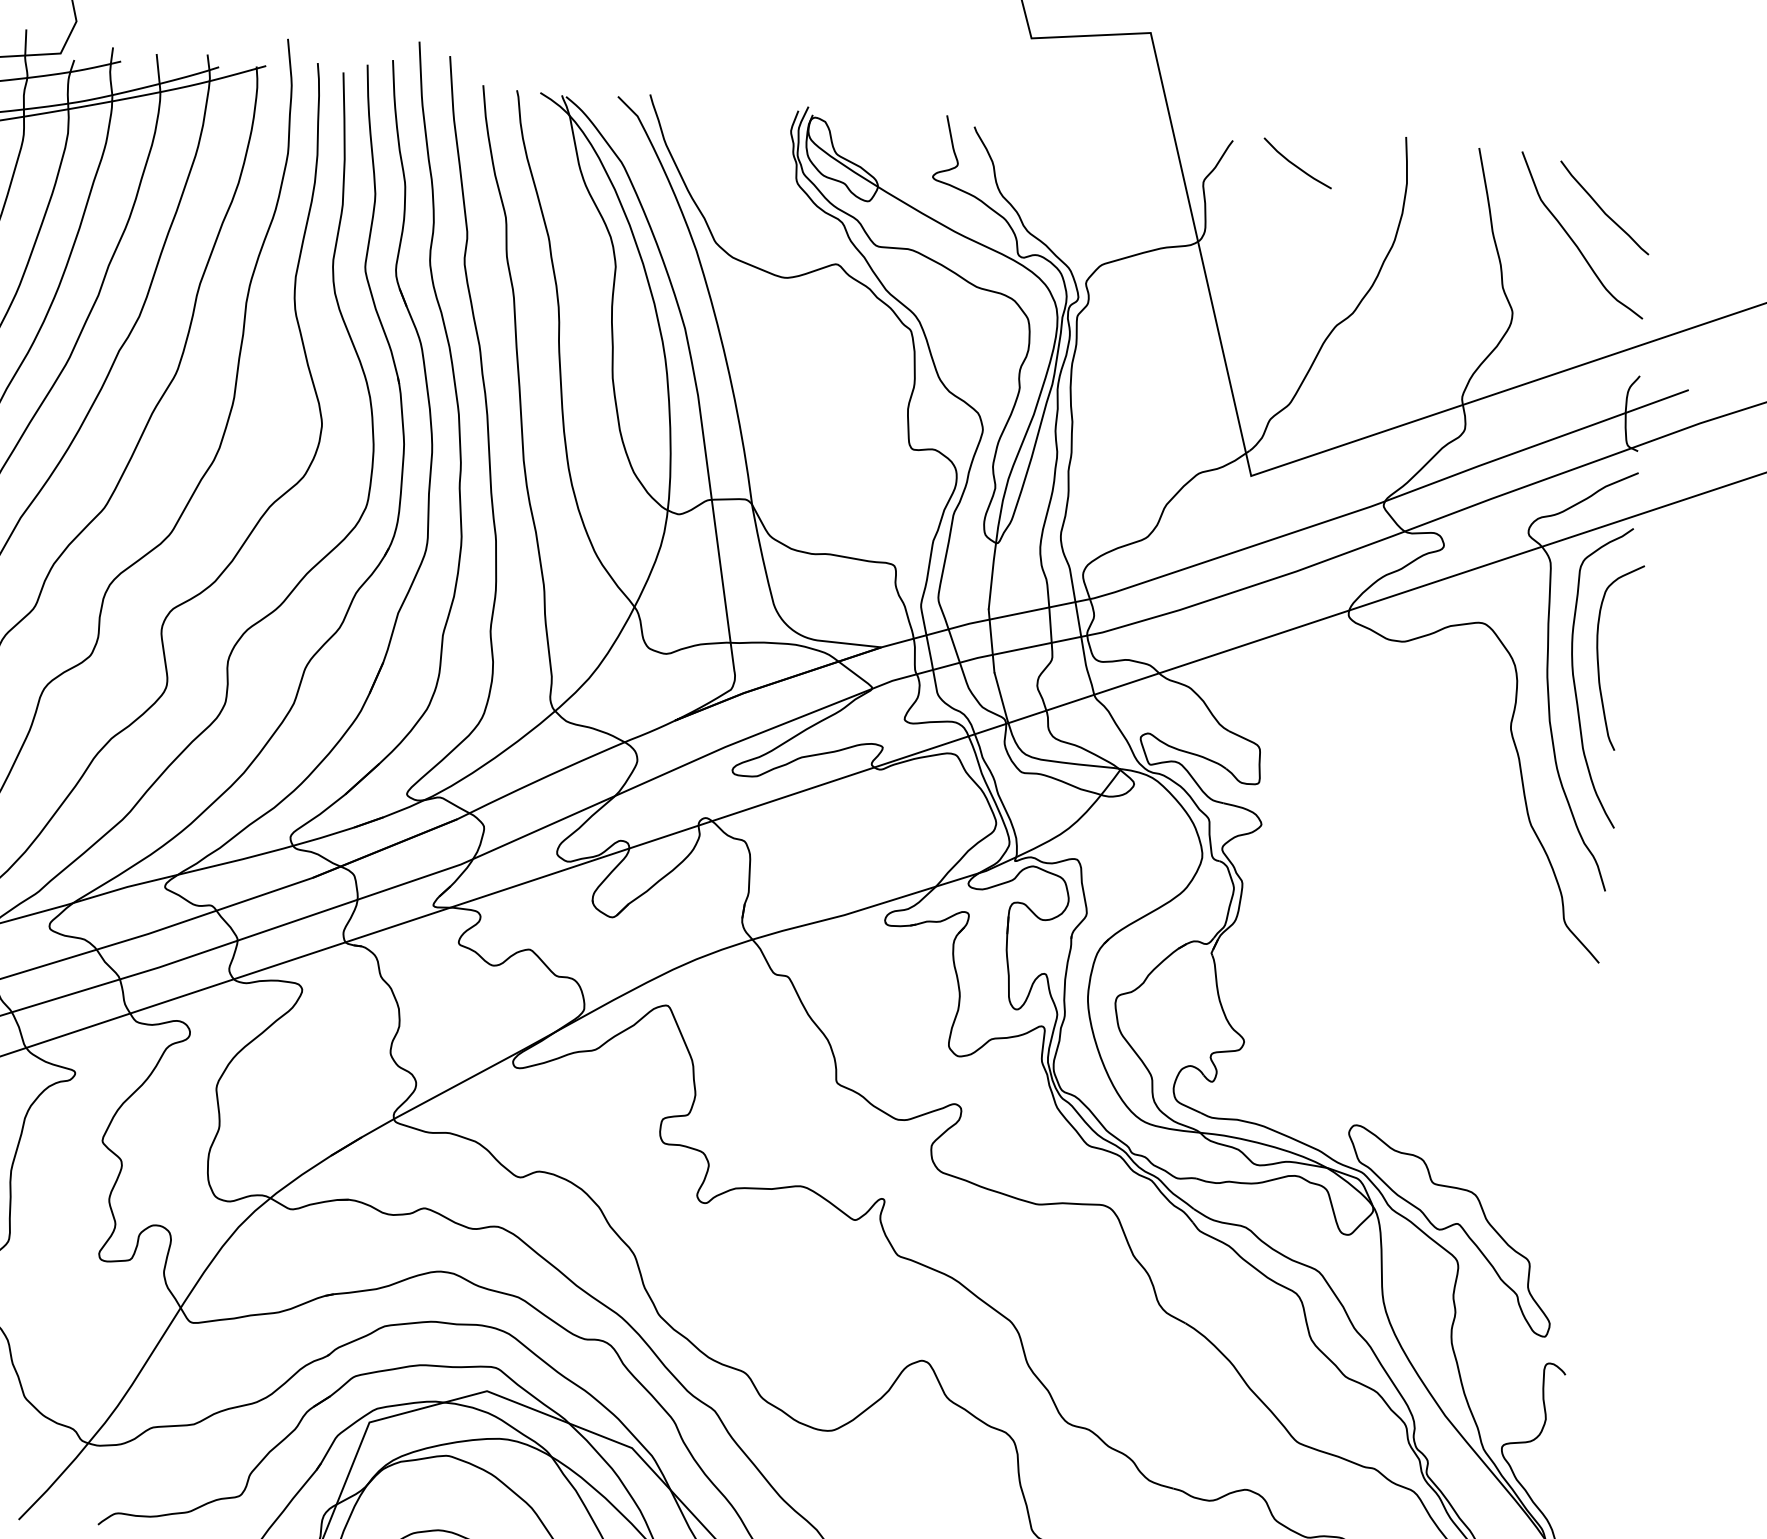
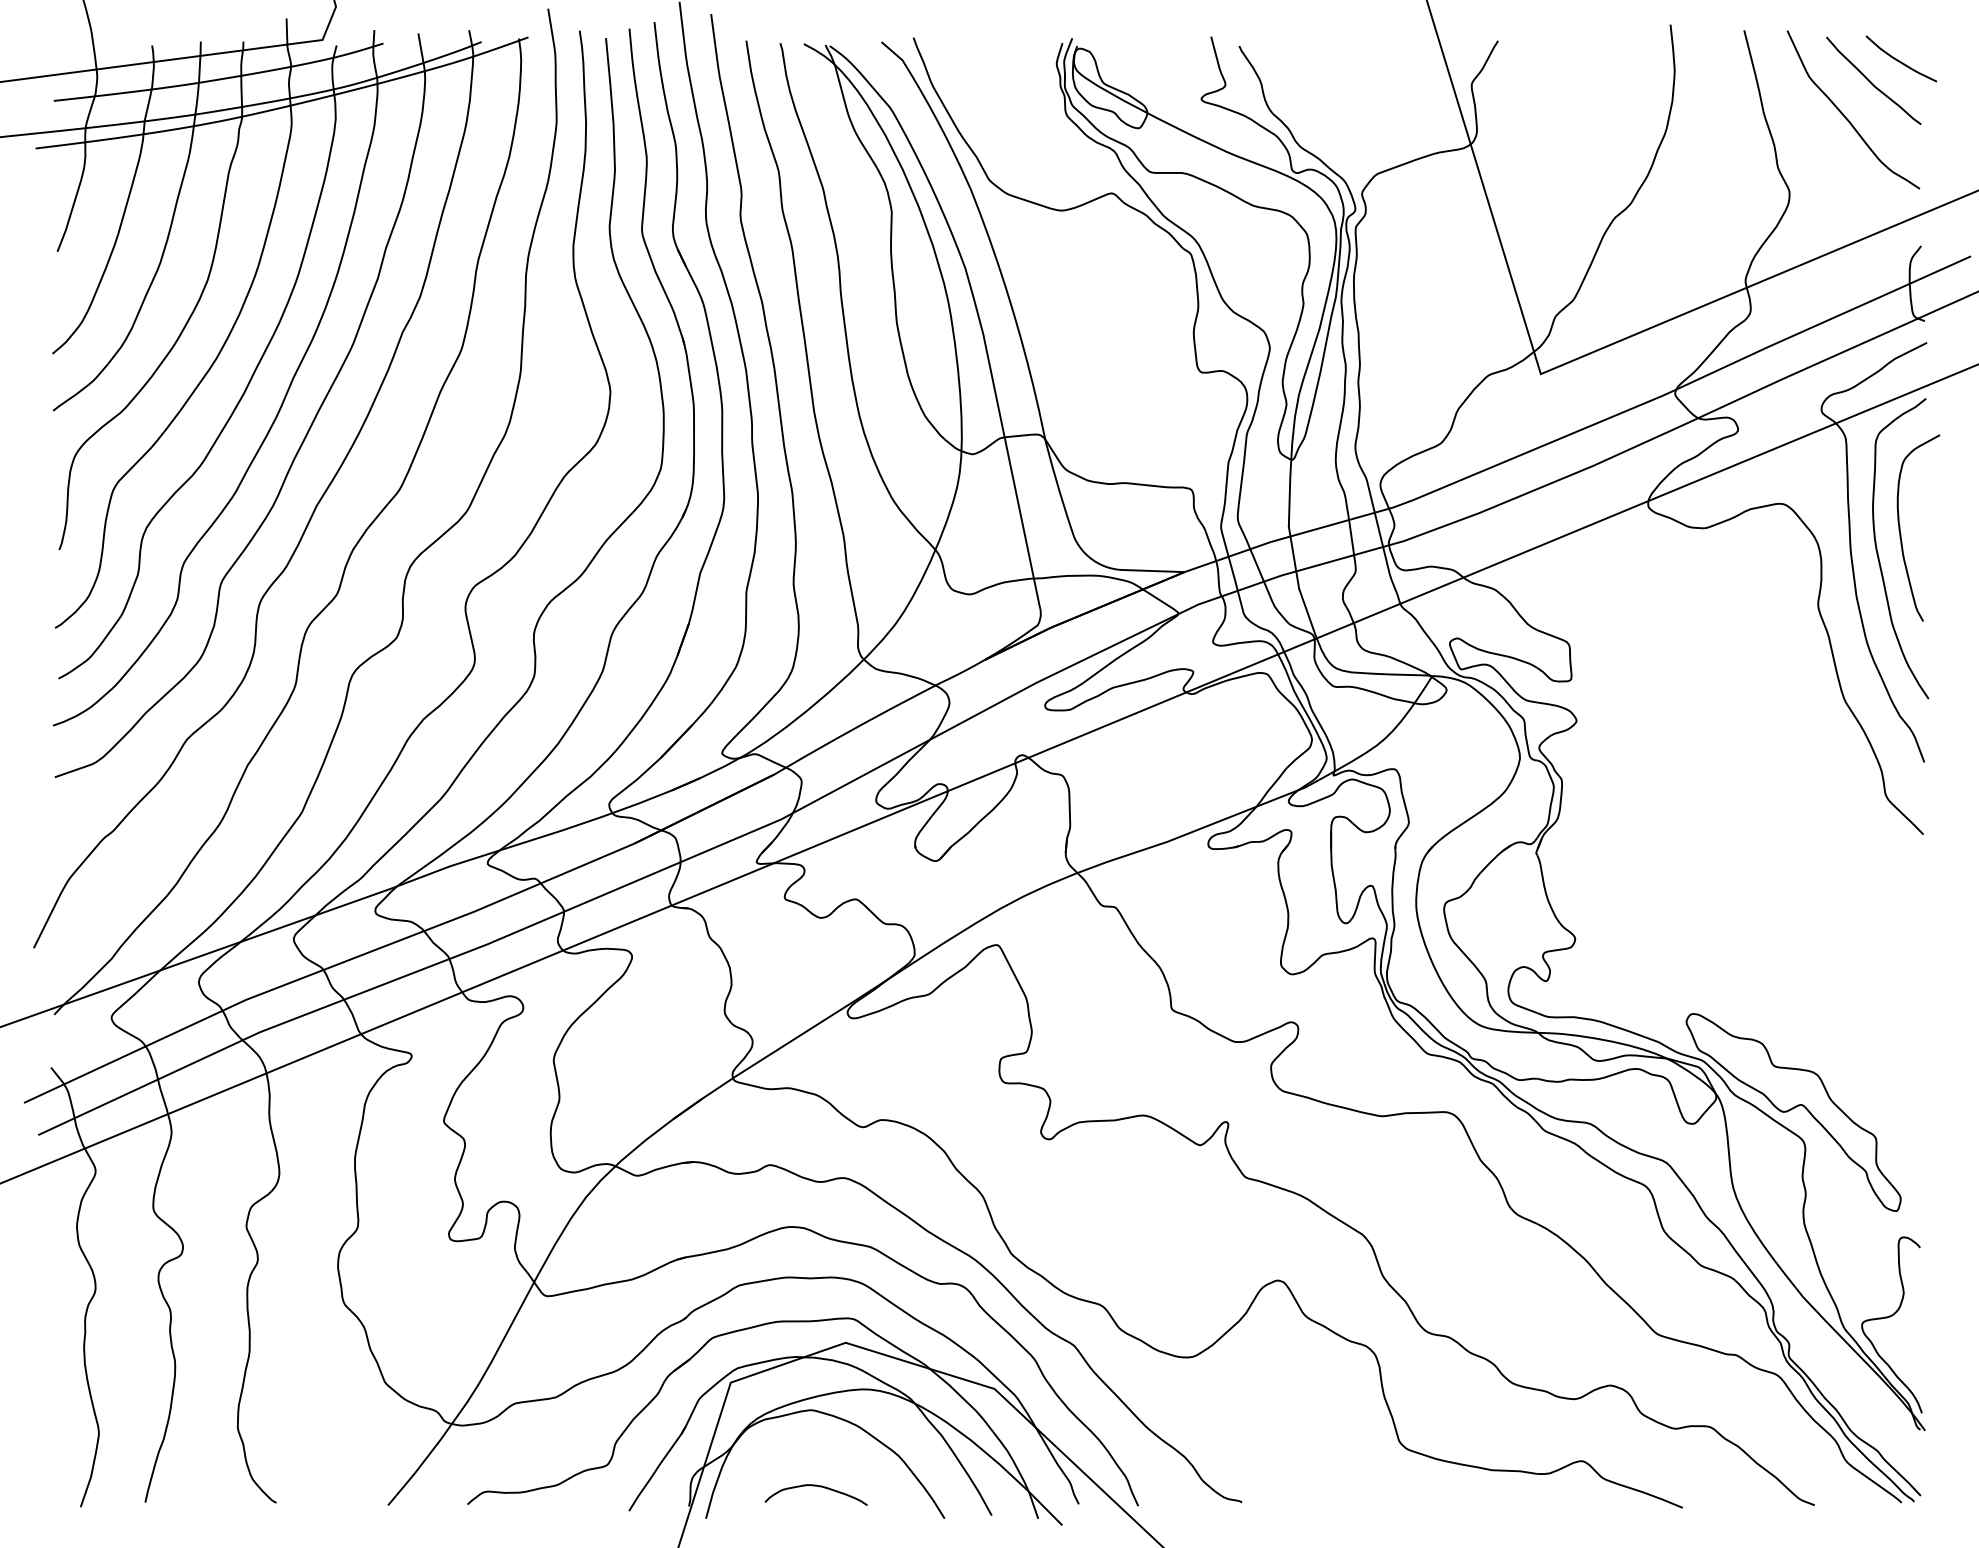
curve: (1295, 164) -> (1899, 60), moved

